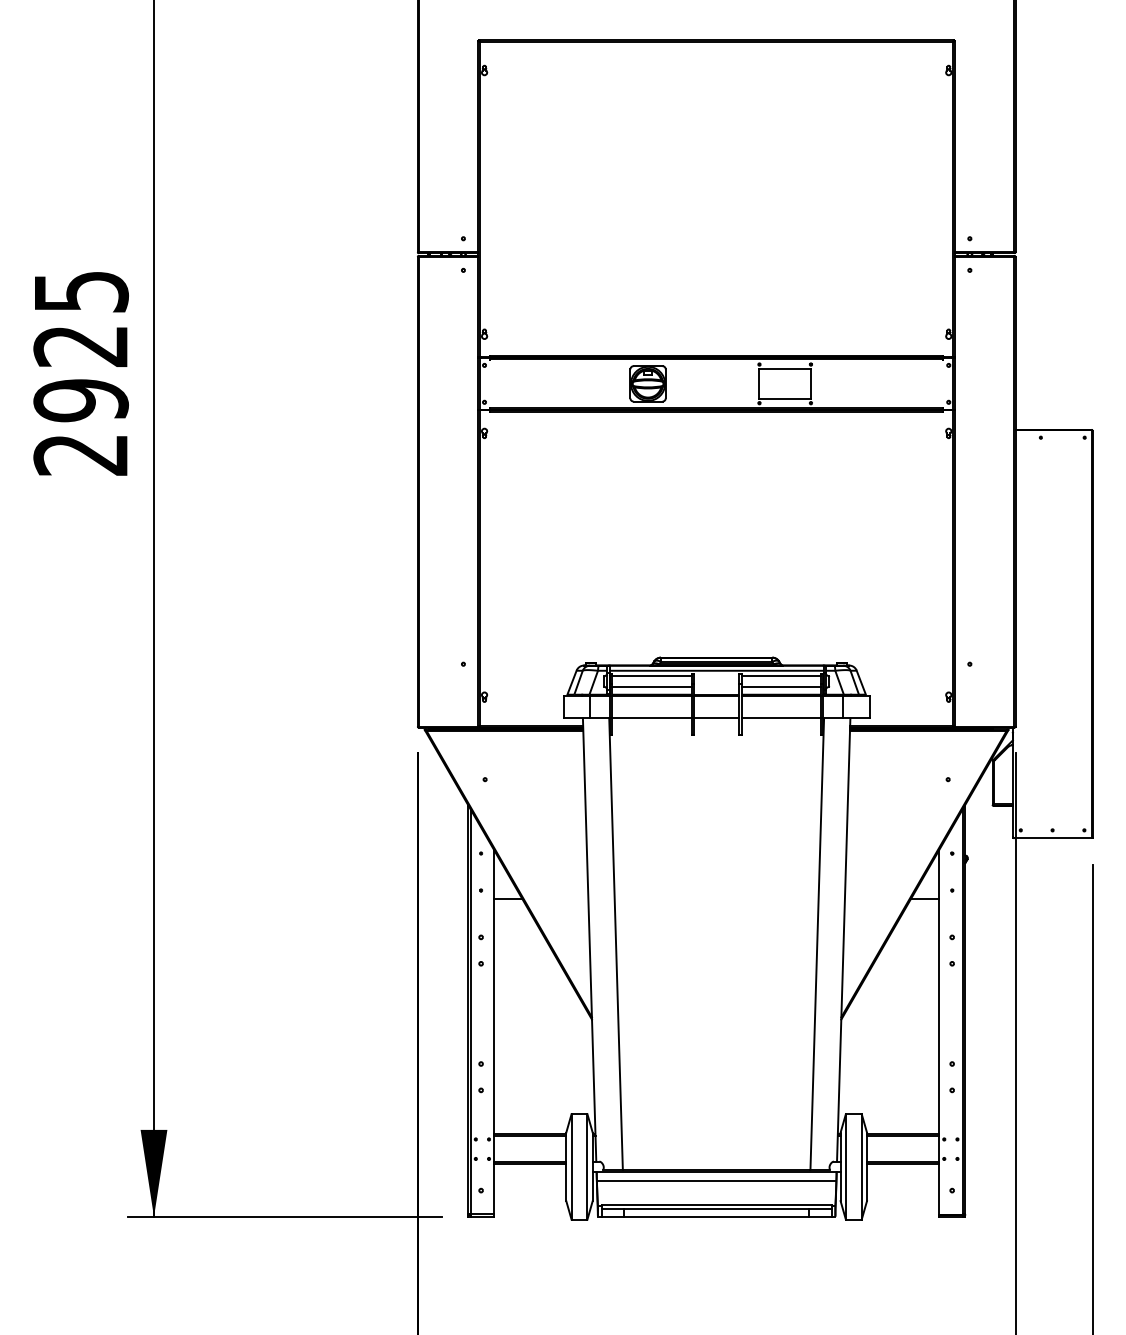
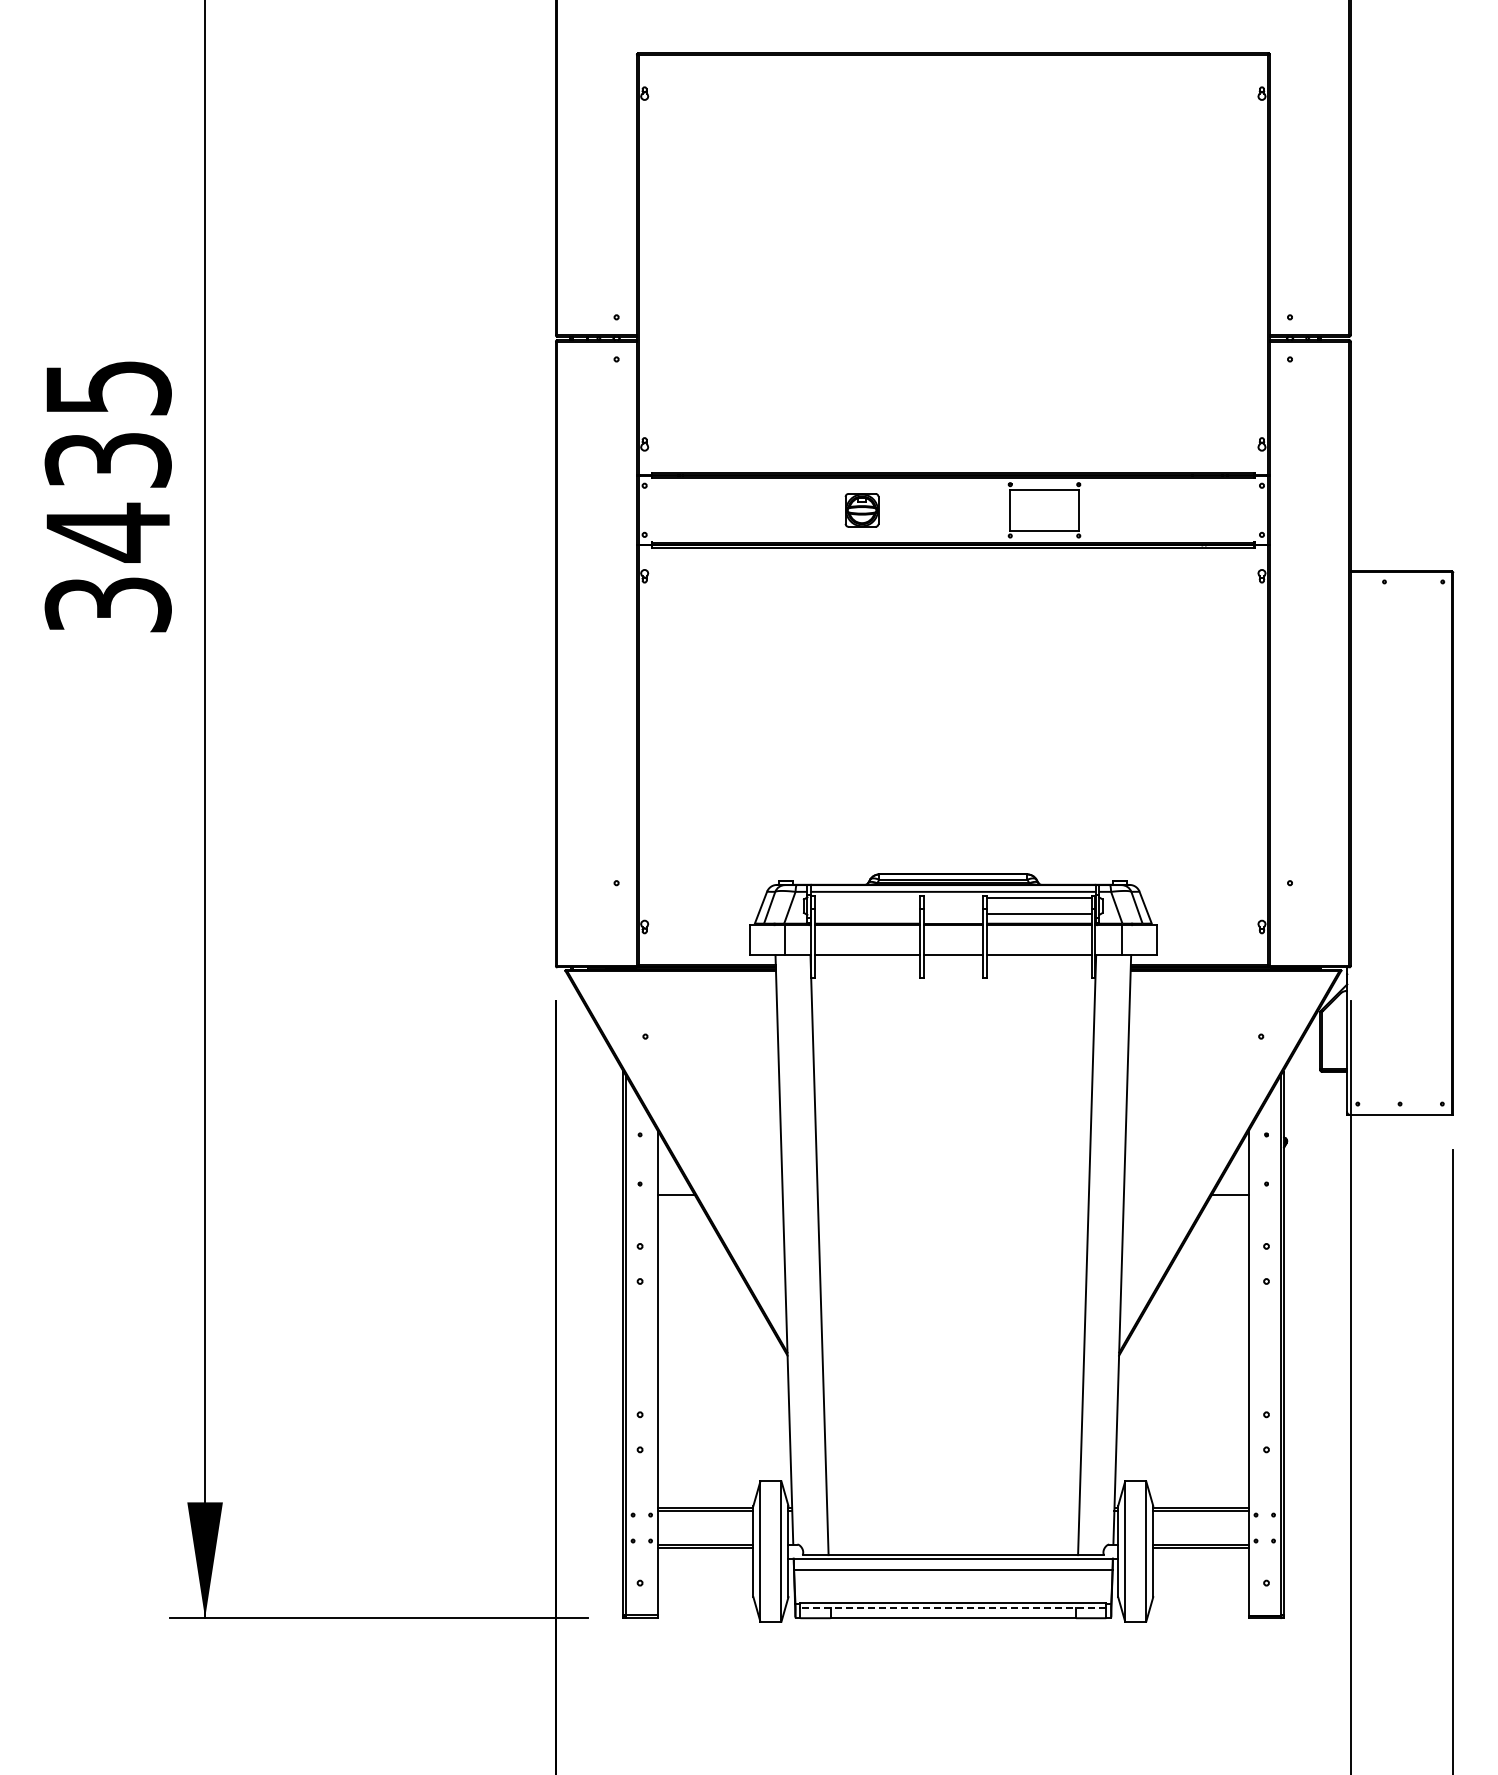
part: (647, 383) -> (861, 510), size x0.7
text: (80, 400) -> (107, 532), 2925 -> 3435
line: (652, 675) -> (867, 898), removed
line: (652, 687) -> (867, 913), removed
line: (716, 1208) -> (953, 1607), solid -> dashed

